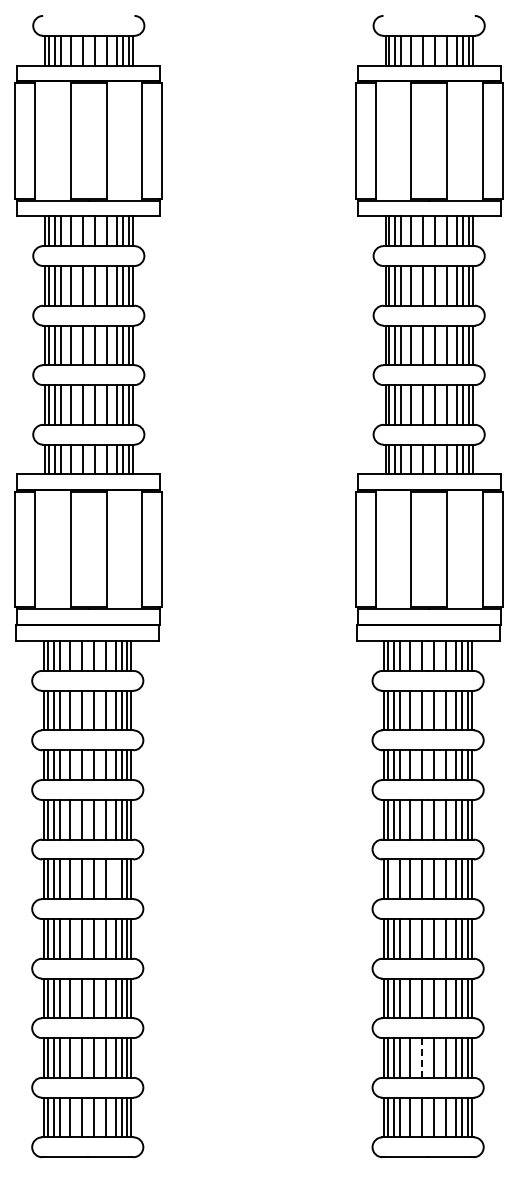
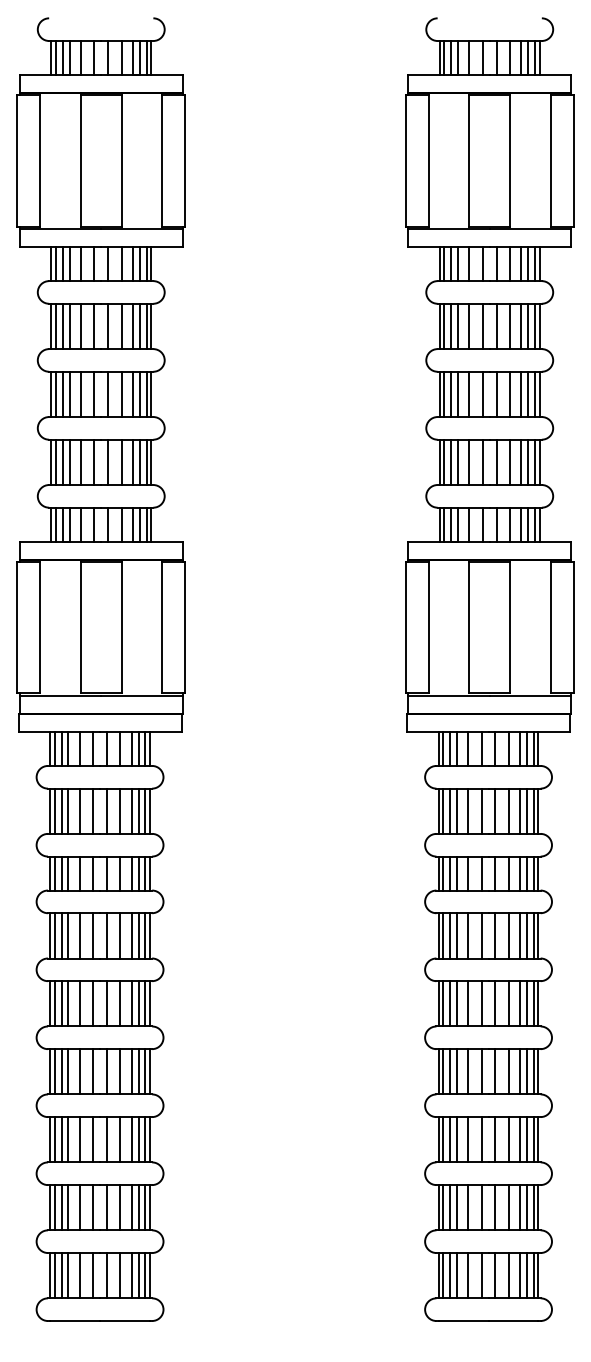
line: (115, 879) -> (131, 1004), added
line: (394, 879) -> (450, 1004), added
line: (422, 1057) -> (482, 1207), dashed -> solid

